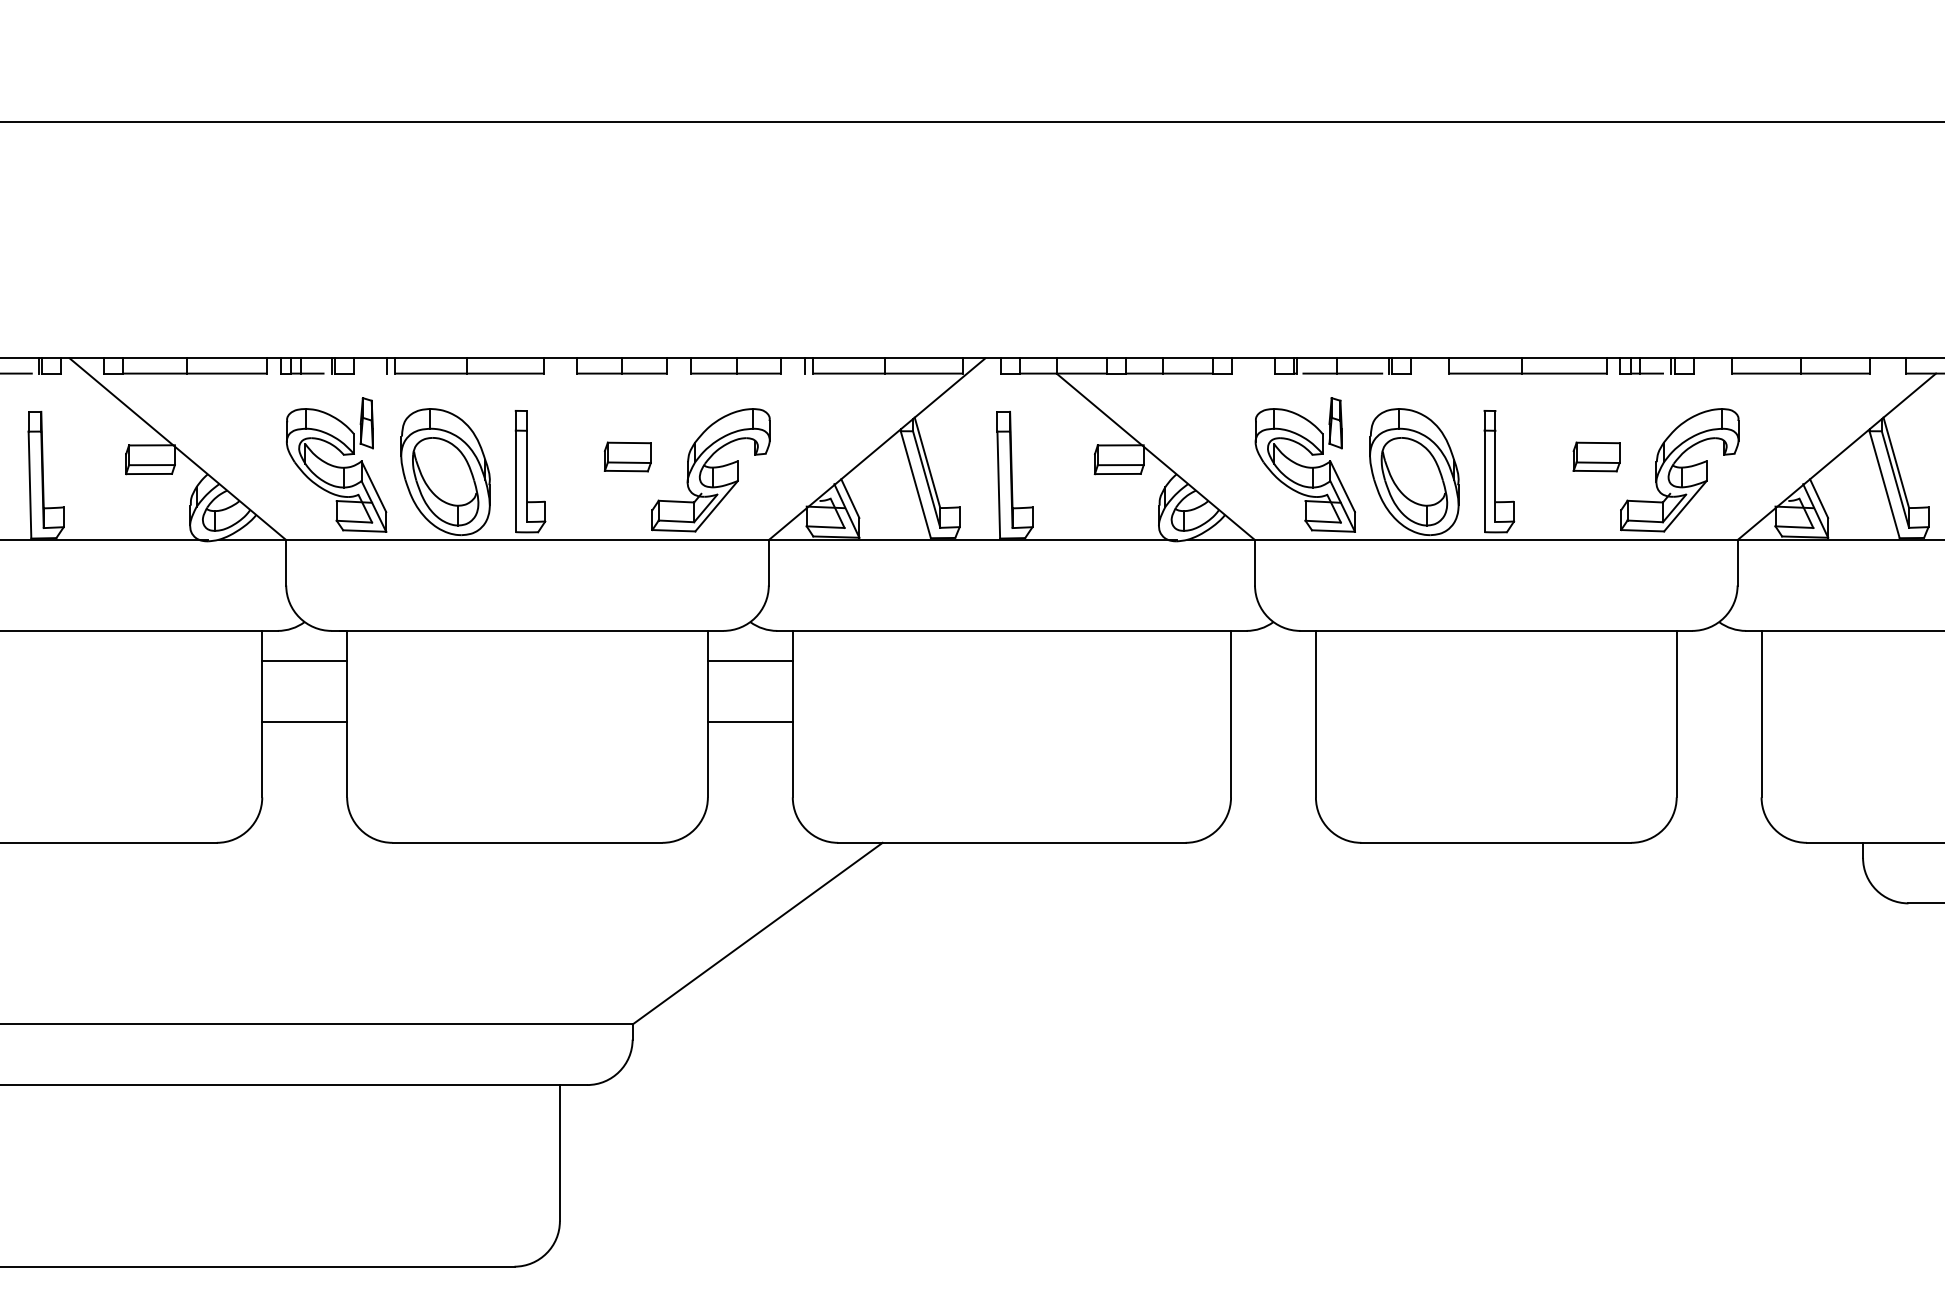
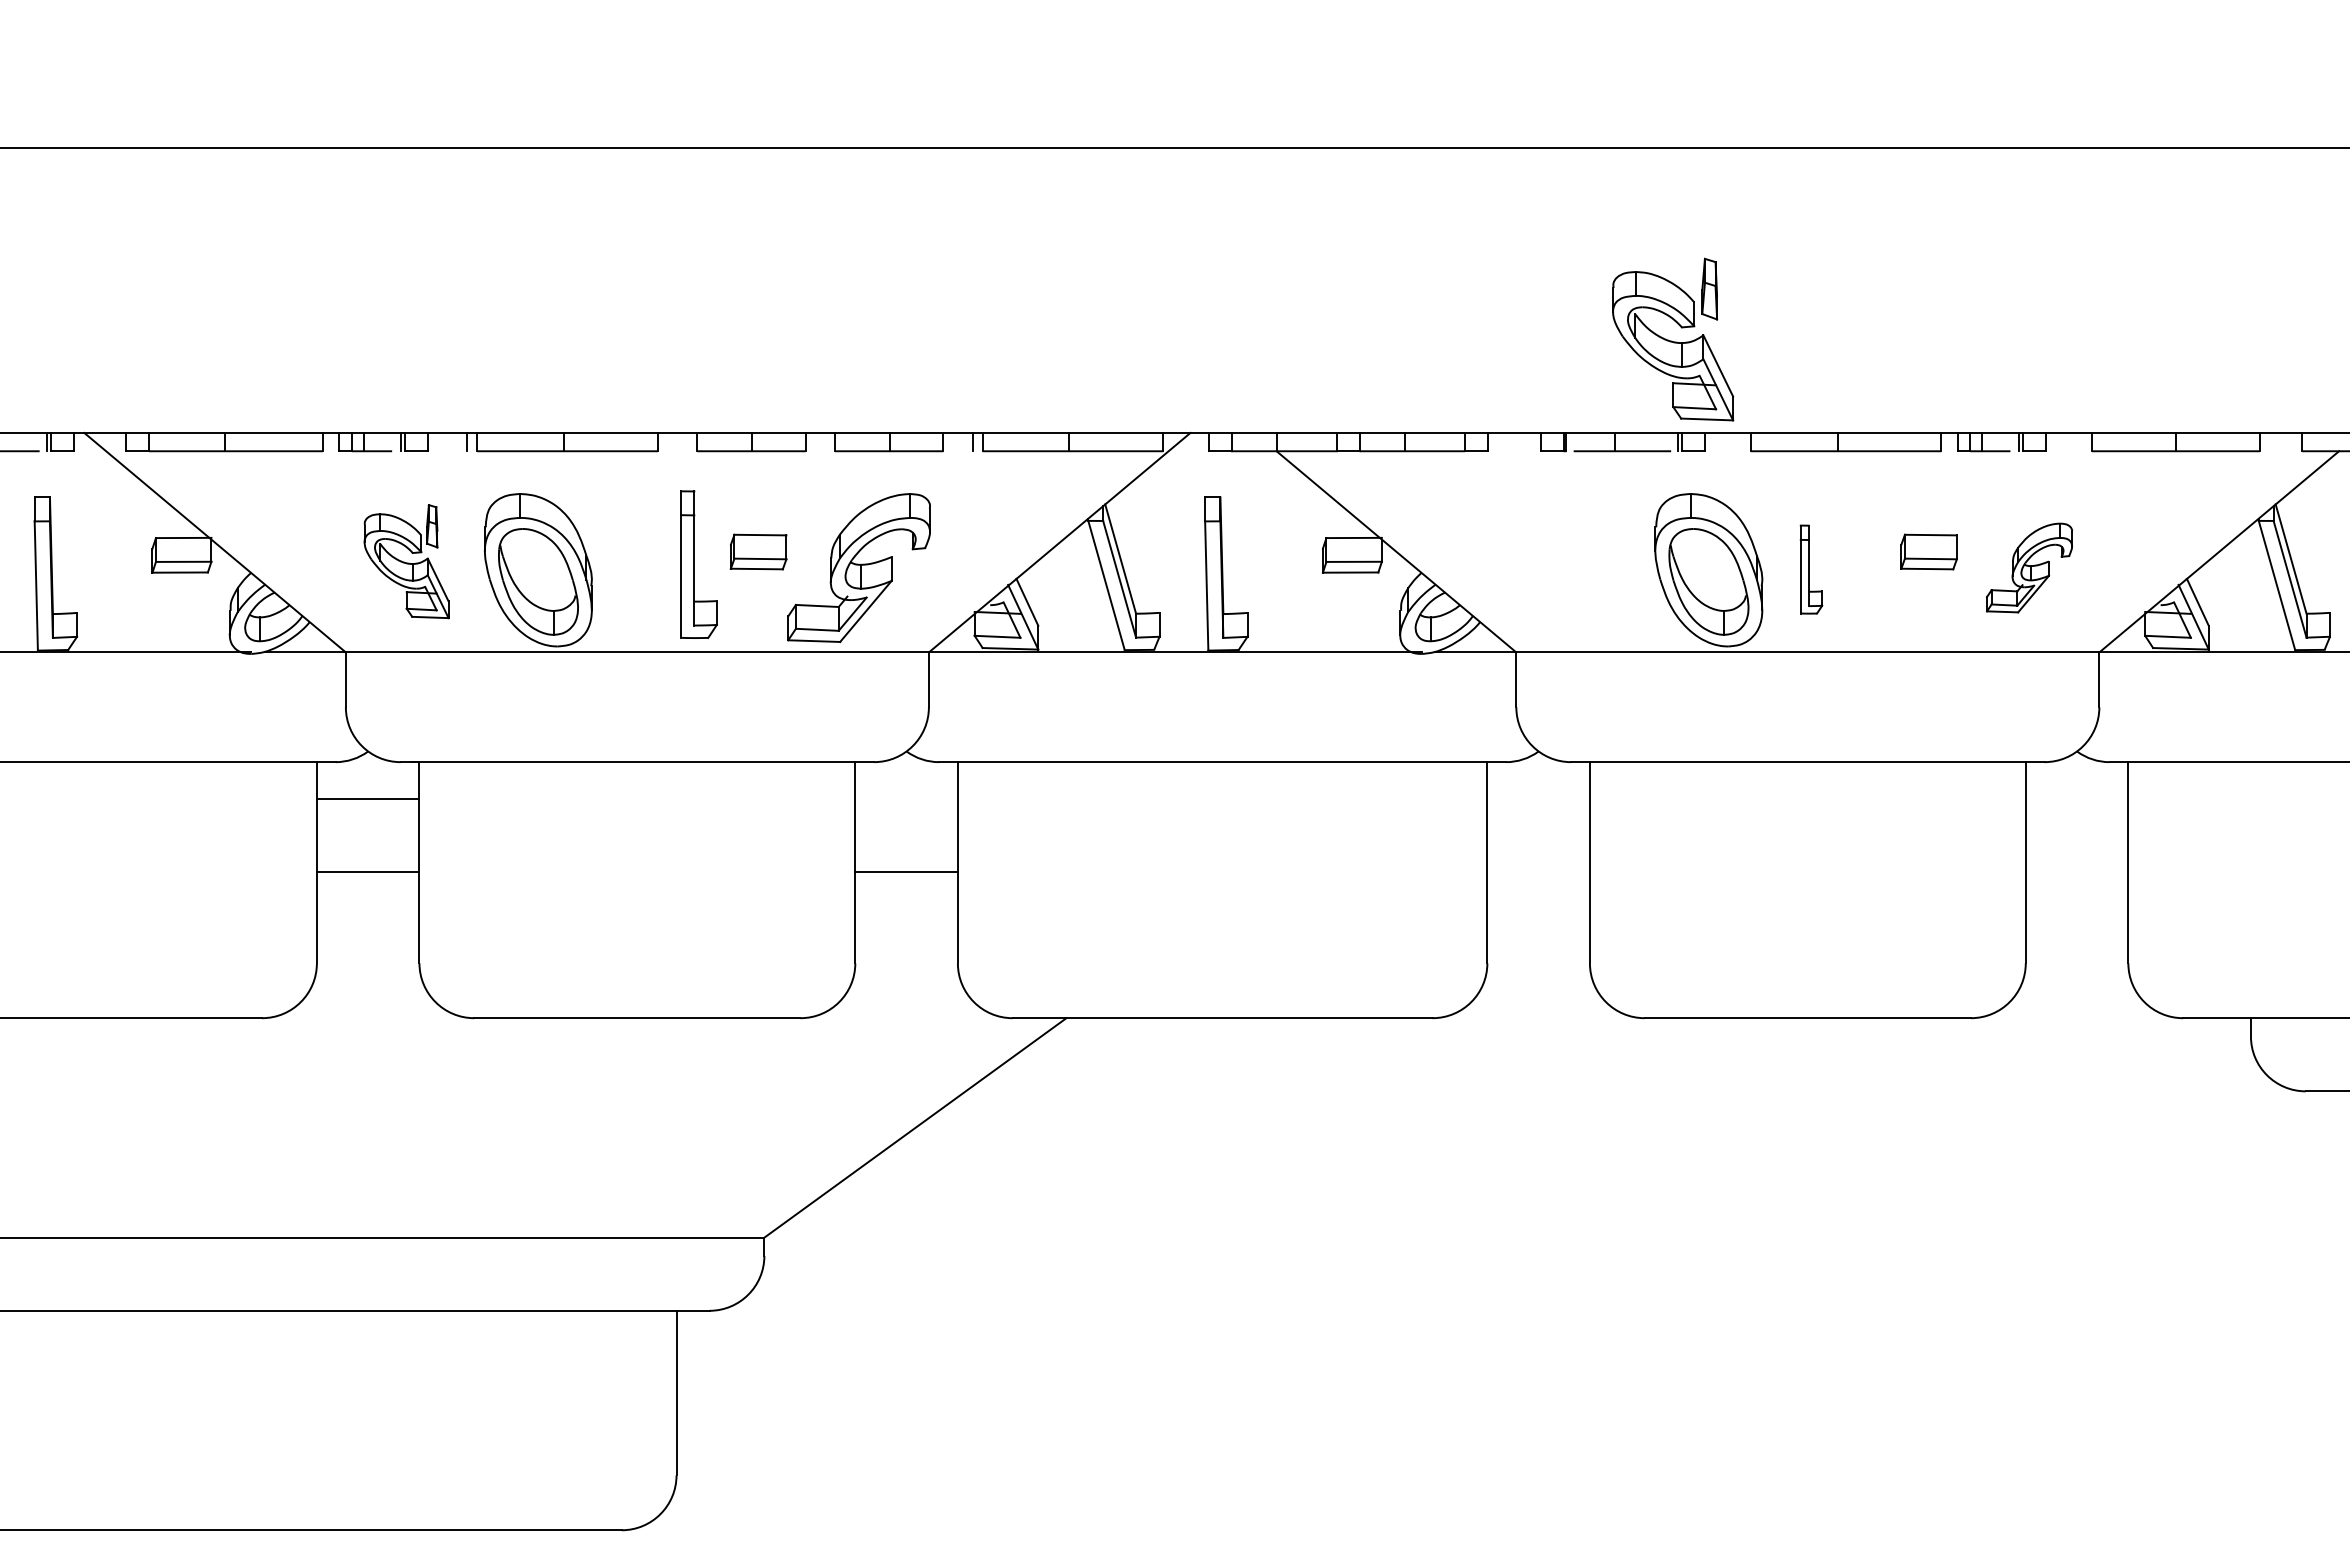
part: (336, 464) -> (406, 561), size x0.7
part: (1305, 464) -> (1673, 339), moved
part: (1679, 469) -> (2029, 567), size x0.6
part: (530, 471) -> (698, 564), moved
part: (1499, 471) -> (1811, 569), size x0.6
line: (750, 661) -> (906, 798), removed

